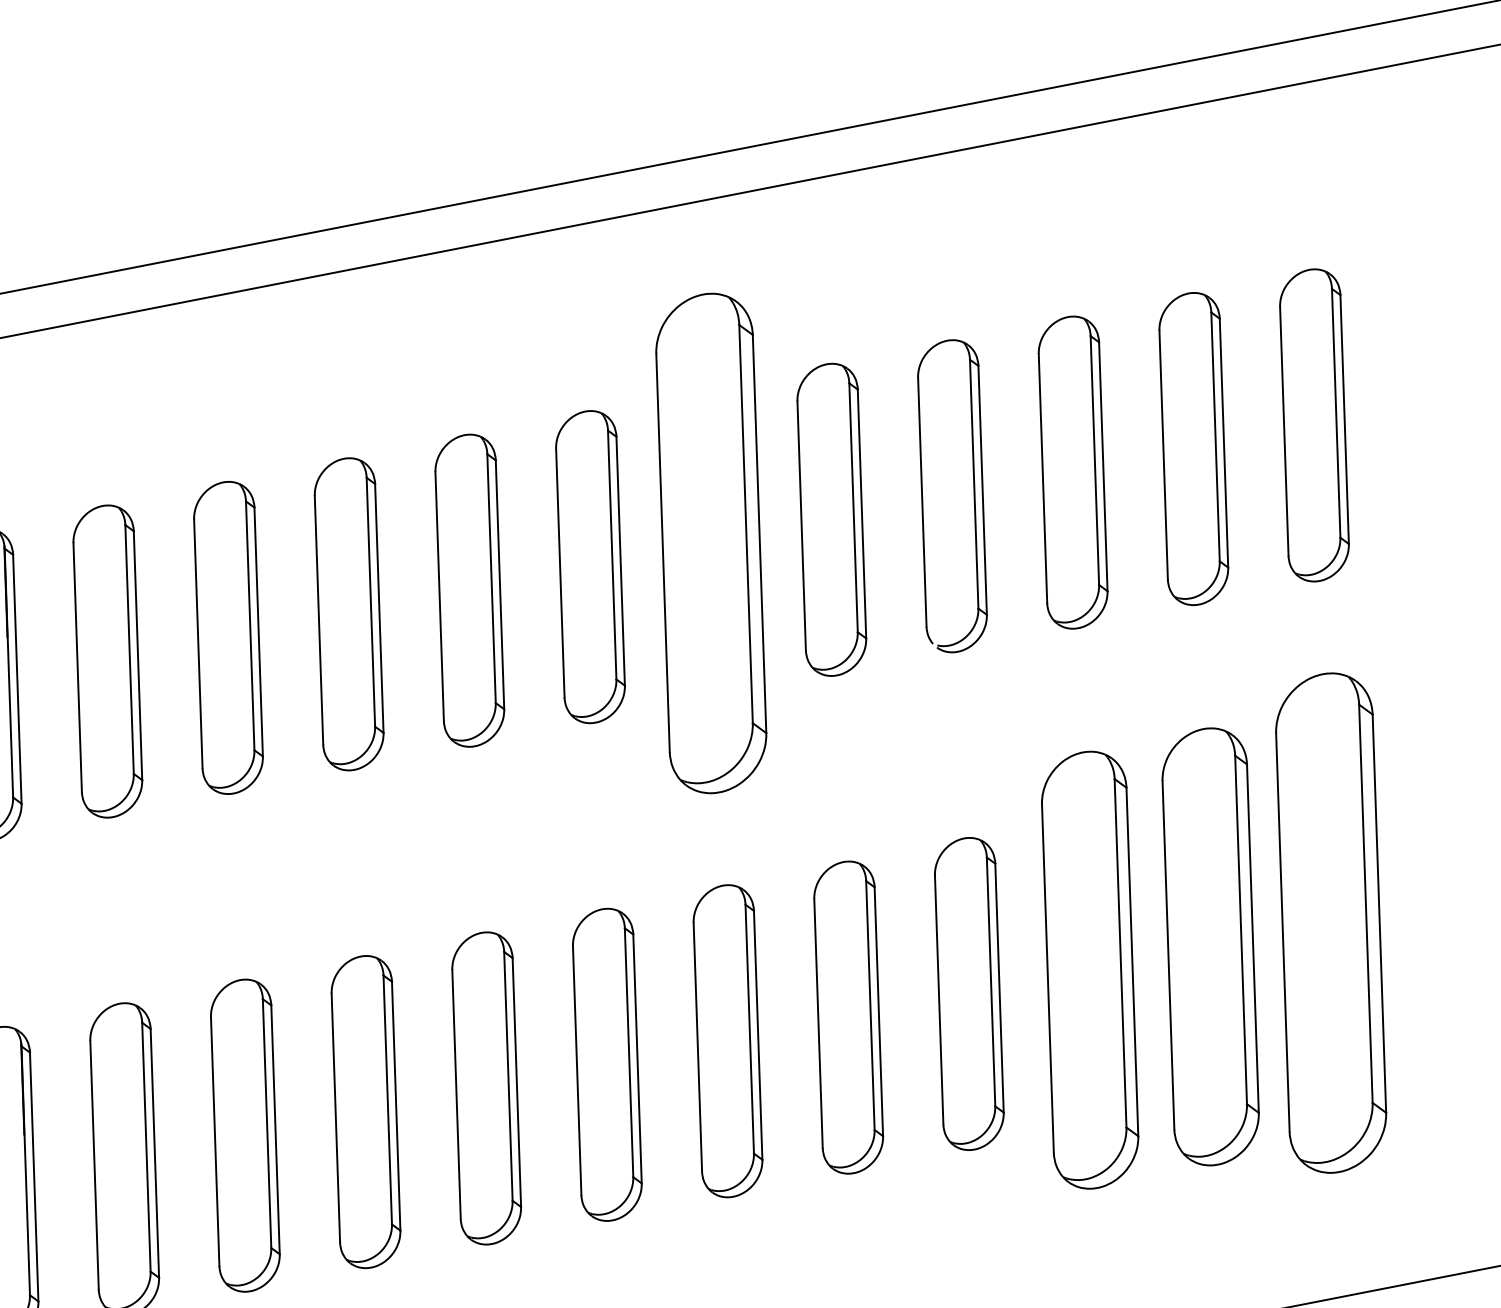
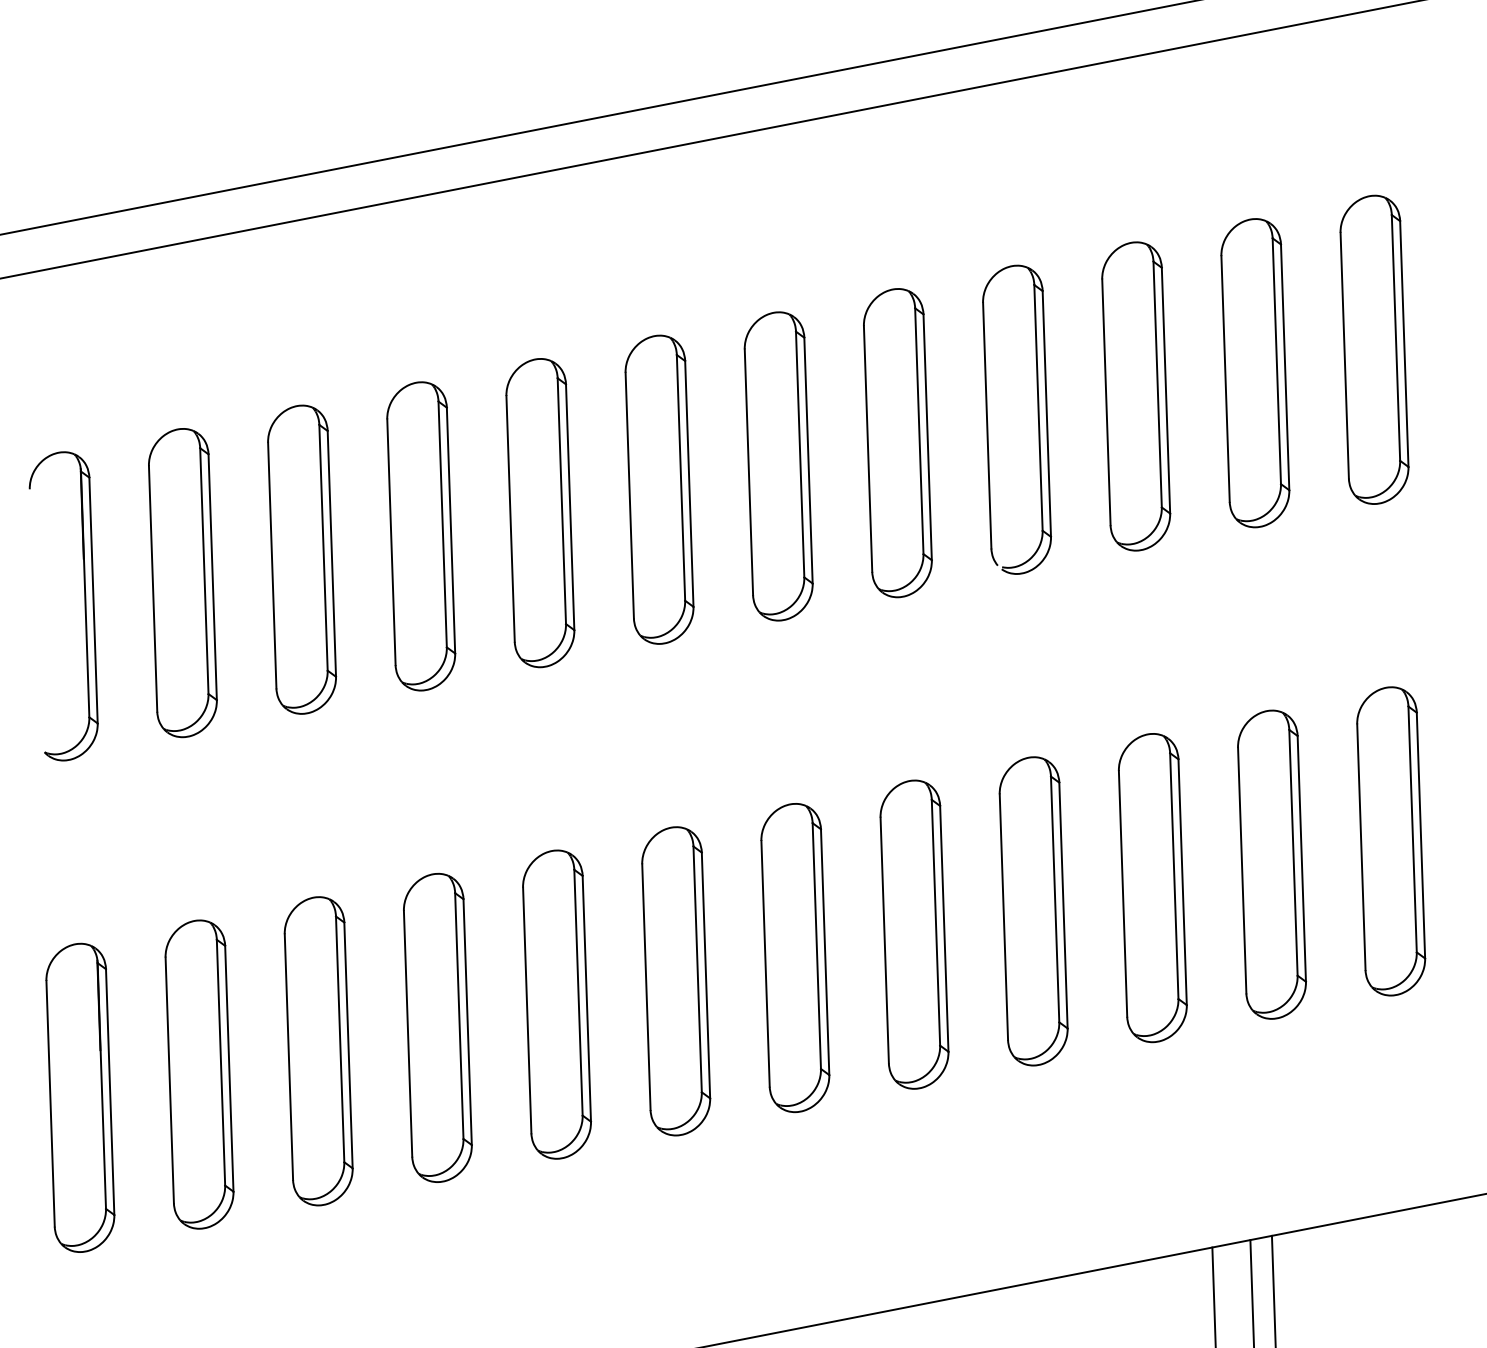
part: (710, 543) -> (778, 466), size x0.62
part: (1331, 923) -> (1391, 841), size x0.62
part: (1210, 946) -> (1271, 864), size x0.71
part: (1089, 970) -> (1152, 888), size x0.71

